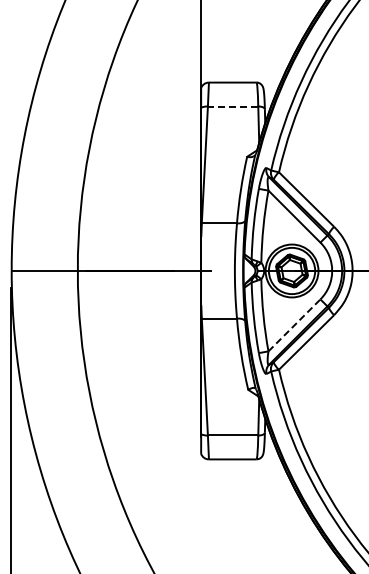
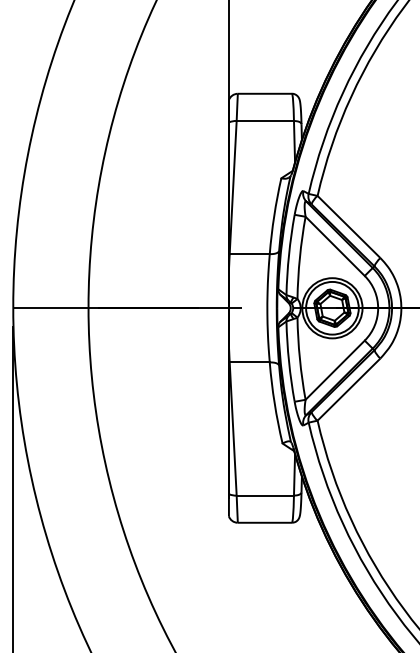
line: (232, 106) -> (264, 121), dashed -> solid
line: (294, 325) -> (335, 370), dashed -> solid

